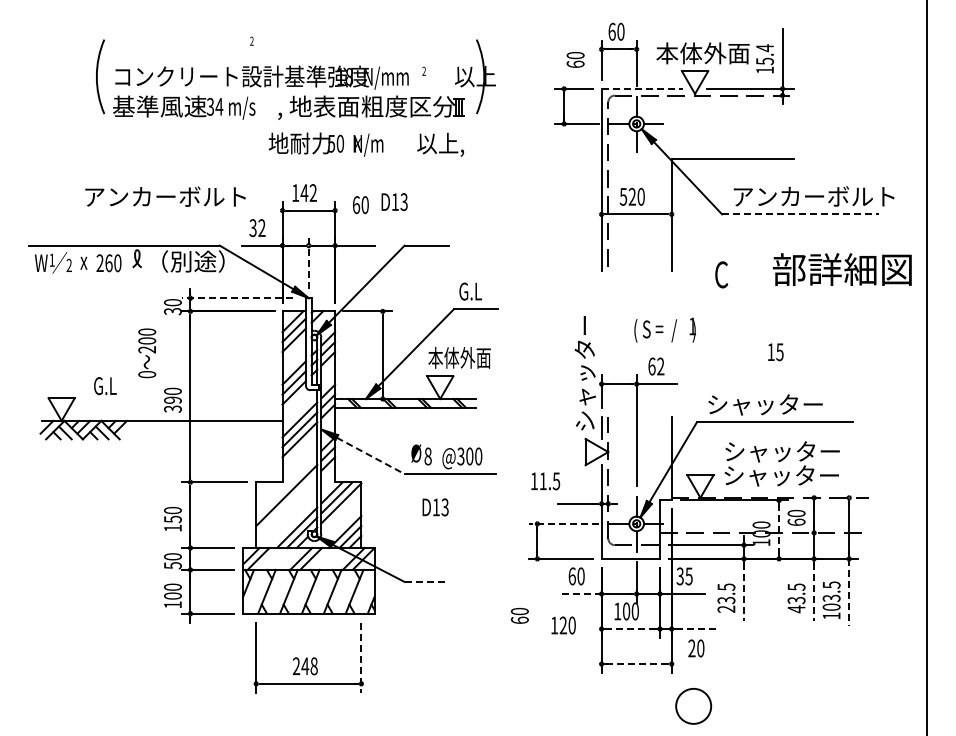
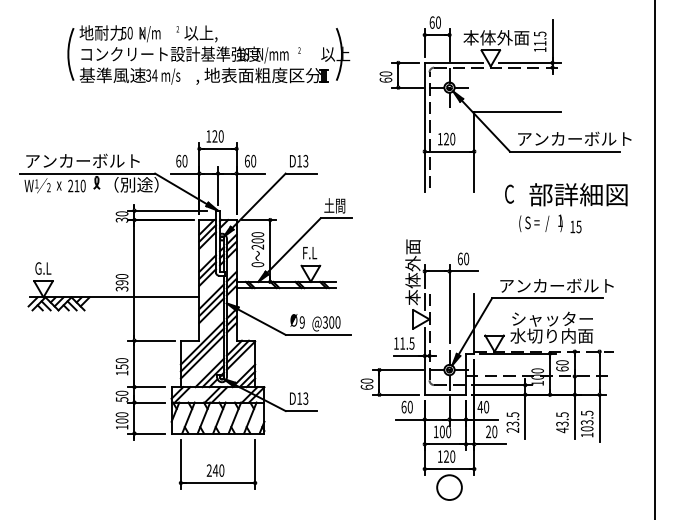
text: (764, 54) -> (539, 38), 15.4 -> 11.5
text: (575, 59) -> (385, 76), moved
line: (642, 88) -> (453, 62), dashed -> solid
text: (365, 144) -> (147, 33), moved
text: (308, 193) -> (217, 136), 142 -> 120
text: (165, 196) -> (82, 160), moved
text: (623, 196) -> (440, 138), 520 -> 120
text: (394, 202) -> (299, 161), moved
text: (360, 205) -> (250, 161), moved
line: (800, 214) -> (565, 151), dashed -> solid
text: (257, 228) -> (181, 161), 32 -> 60
line: (308, 262) -> (217, 185), dashed -> solid
text: (108, 263) -> (76, 186), 260 -> 210
text: (842, 269) -> (578, 194), moved
text: (473, 291) -> (334, 205), G.L -> 土間
line: (237, 298) -> (167, 210), dashed -> solid
text: (664, 329) -> (540, 222), moved
text: (775, 352) -> (575, 227), moved
text: (147, 353) -> (258, 249), moved
text: (459, 357) -> (324, 252), 本体外面 -> F.L
text: (660, 366) -> (466, 258), 62 -> 60
text: (584, 374) -> (412, 264), シャッター -> 本体外面
text: (105, 386) -> (43, 268), moved
text: (788, 404) -> (556, 285), シャッター -> アンカーボルト
line: (371, 456) -> (262, 322), dashed -> solid
text: (427, 456) -> (301, 322), 8 -> 9
text: (781, 475) -> (551, 335), シャッター -> 水切り内面
text: (545, 481) -> (404, 343), moved
line: (286, 485) -> (202, 342), added
line: (286, 505) -> (202, 357), added
text: (435, 507) -> (299, 398), moved
line: (563, 523) -> (397, 369), dashed -> solid
line: (779, 529) -> (550, 374), dashed -> solid
text: (684, 576) -> (483, 407), 35 -> 40
line: (427, 581) -> (301, 410), dashed -> solid
line: (744, 592) -> (525, 418), dashed -> solid
line: (814, 592) -> (575, 418), dashed -> solid
line: (849, 592) -> (599, 418), dashed -> solid
line: (580, 593) -> (409, 419), dashed -> solid
text: (519, 615) -> (366, 383), moved
text: (563, 625) -> (446, 456), moved
line: (630, 629) -> (445, 444), dashed -> solid
line: (697, 629) -> (492, 444), dashed -> solid
text: (696, 648) -> (491, 431), moved
line: (361, 658) -> (255, 465), dashed -> solid
line: (636, 664) -> (449, 469), dashed -> solid
text: (313, 666) -> (221, 470), 248 -> 240
circle: (693, 706) -> (449, 487), moved

